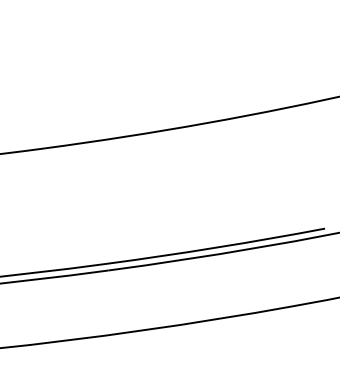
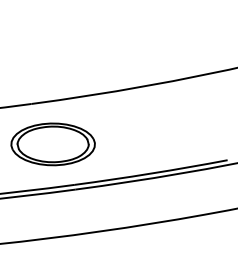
part: (75, 205) -> (52, 144), added

